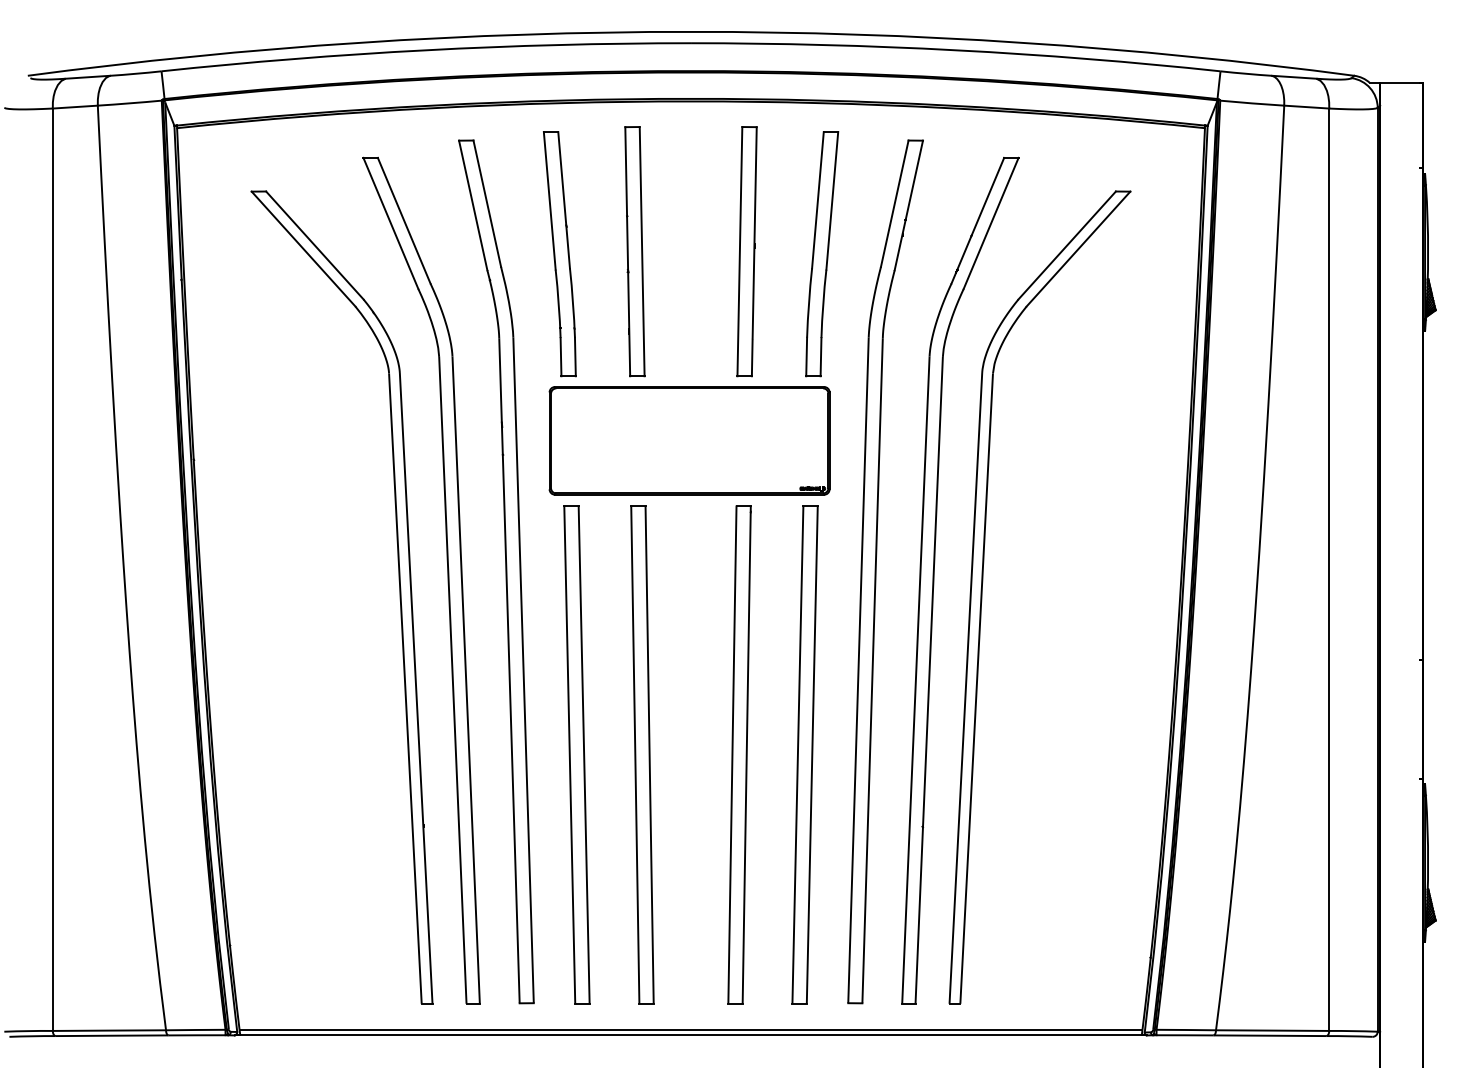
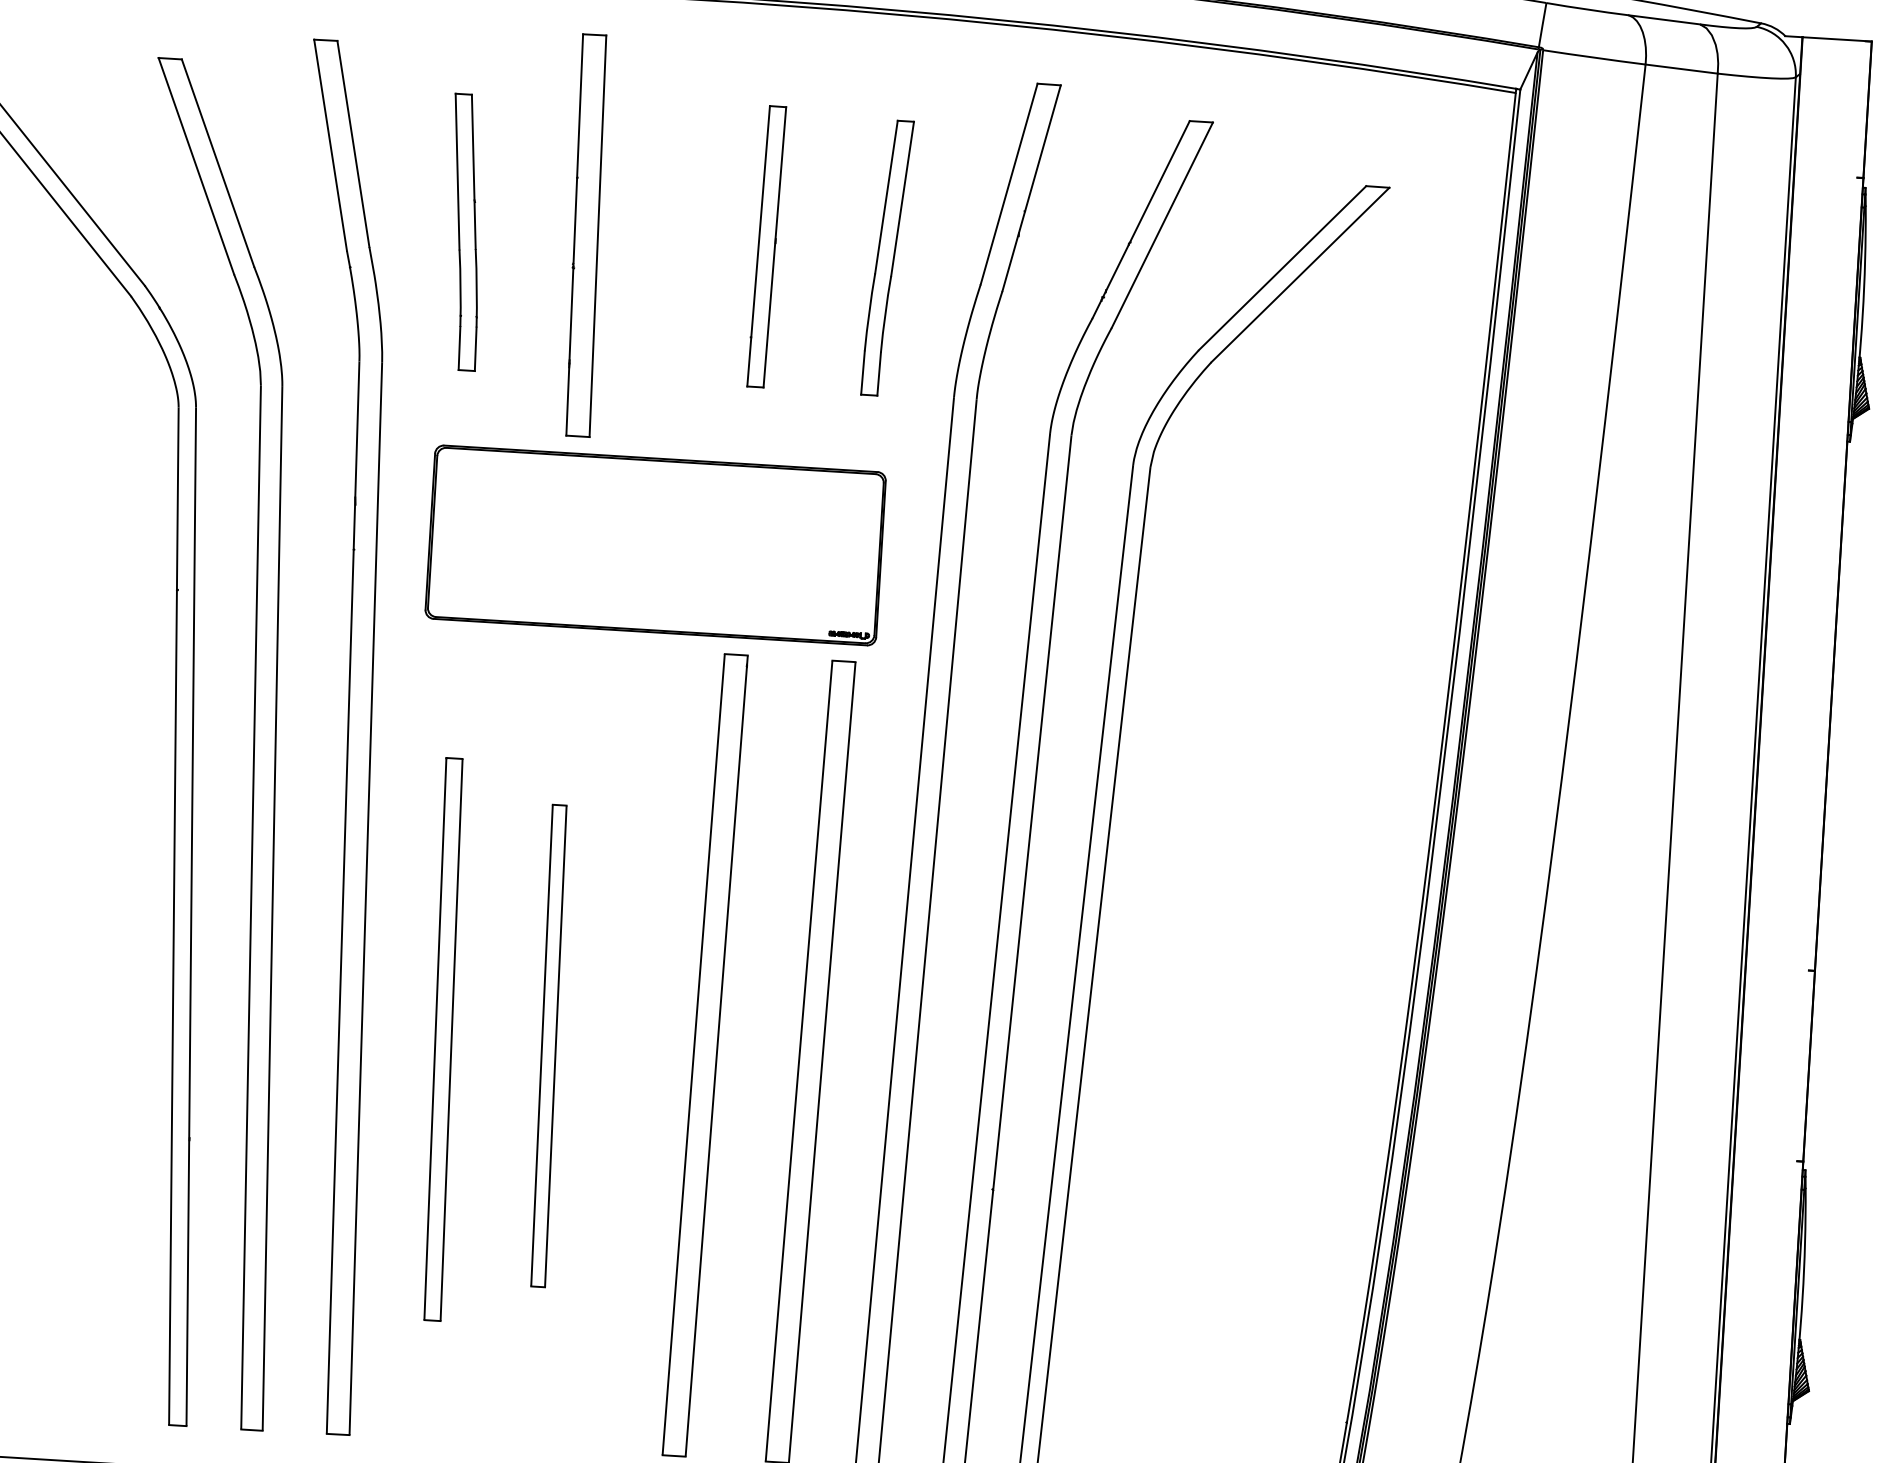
part: (746, 251) -> (765, 246), size x0.7
part: (559, 254) -> (464, 232), size x0.7
part: (822, 254) -> (887, 258), size x0.7
part: (576, 754) -> (442, 1039), size x0.7
part: (642, 754) -> (548, 1045), size x0.6

